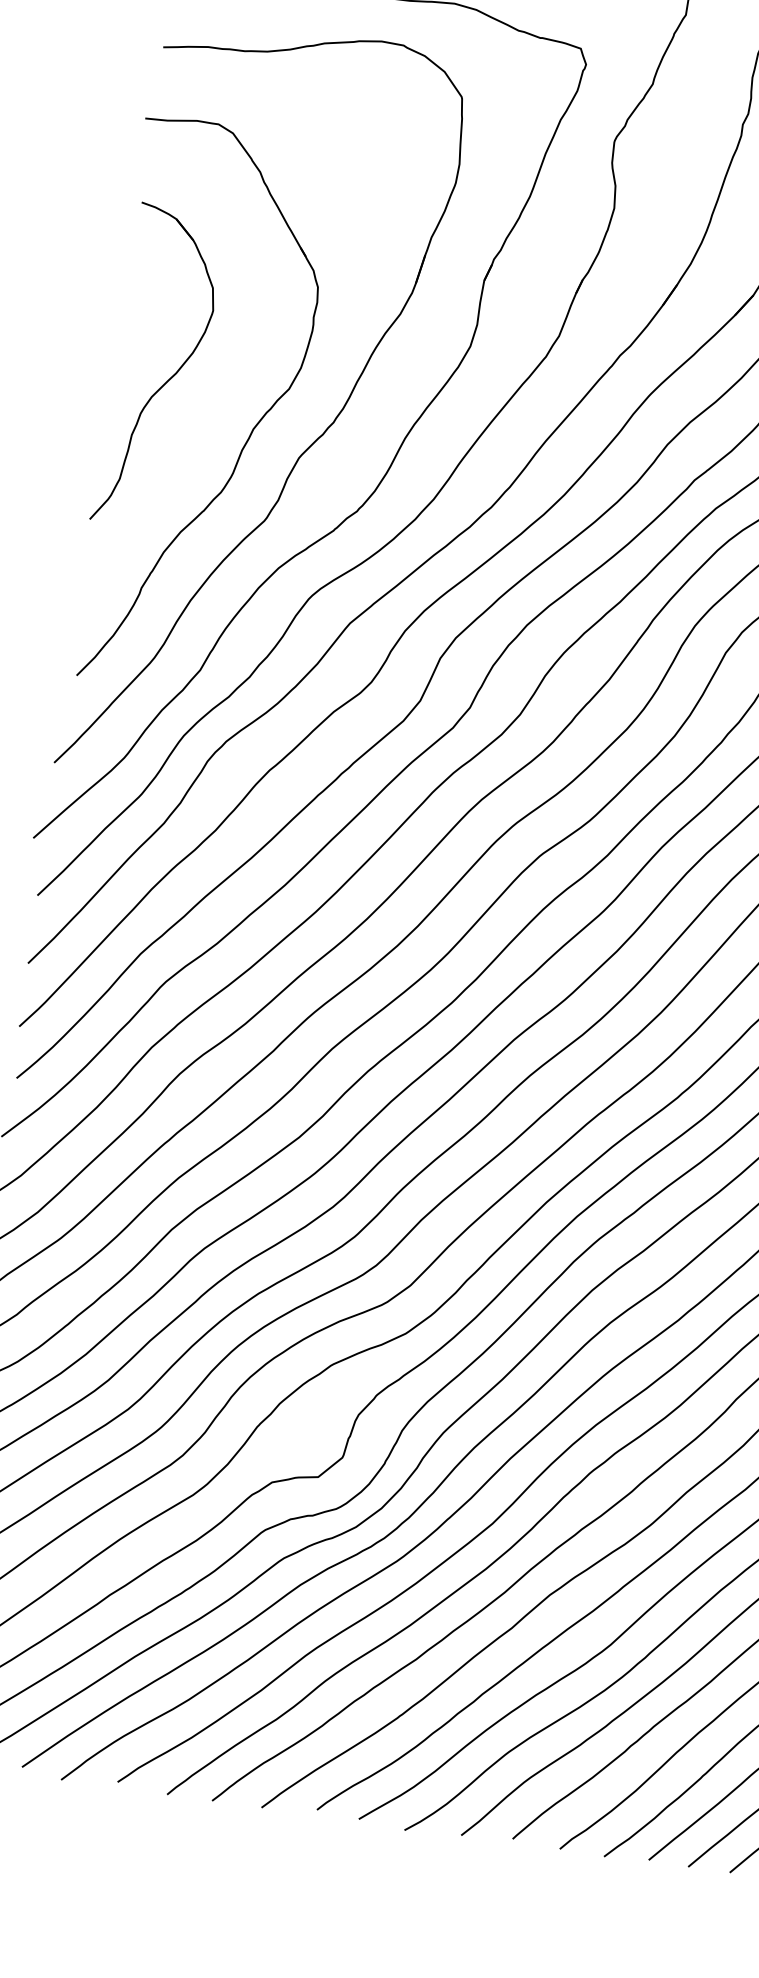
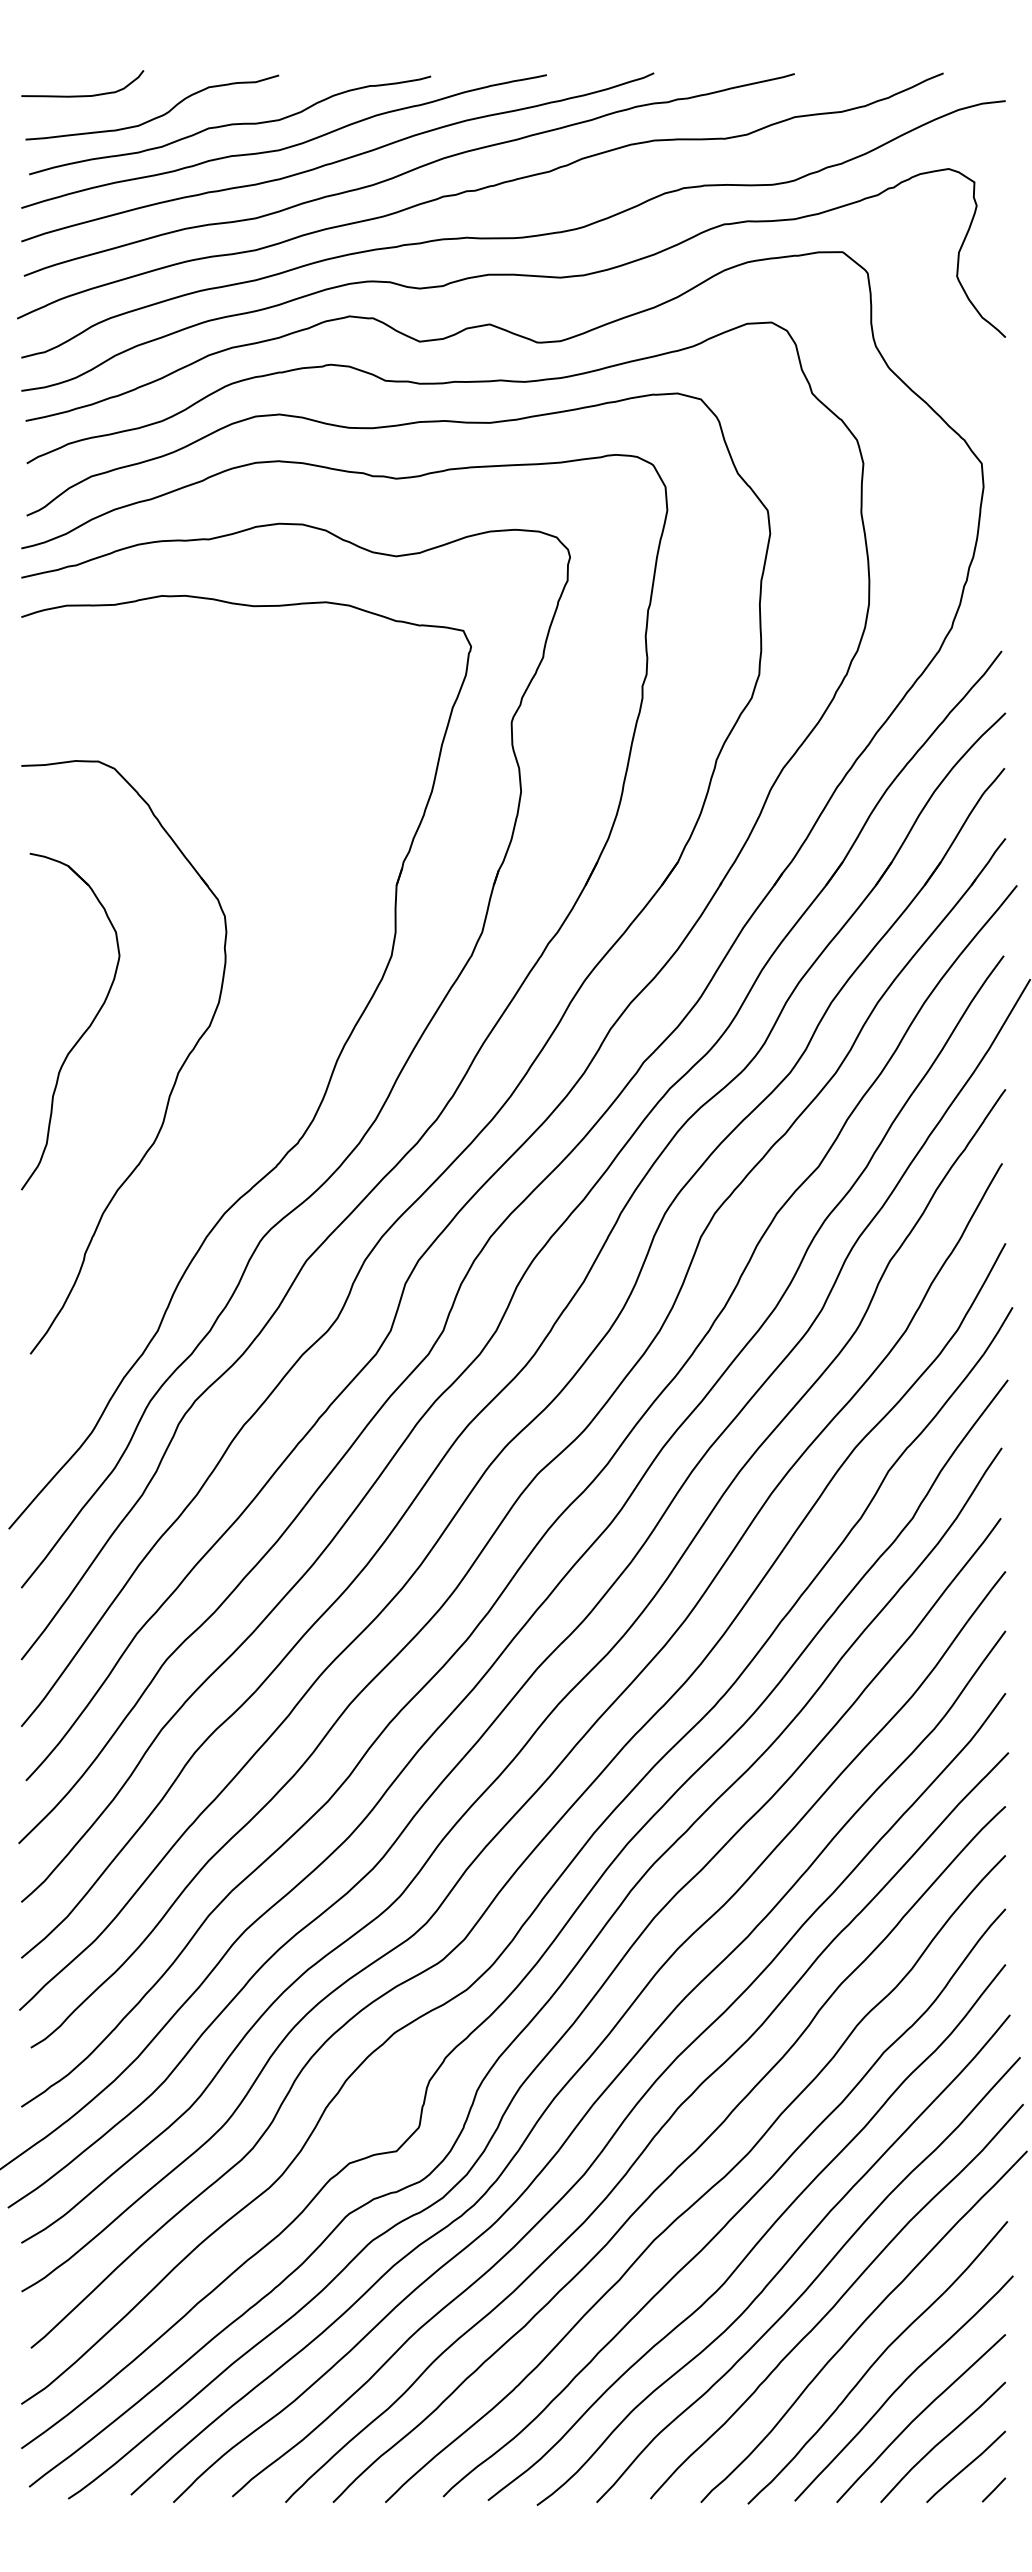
part: (305, 449) -> (235, 1086), removed

